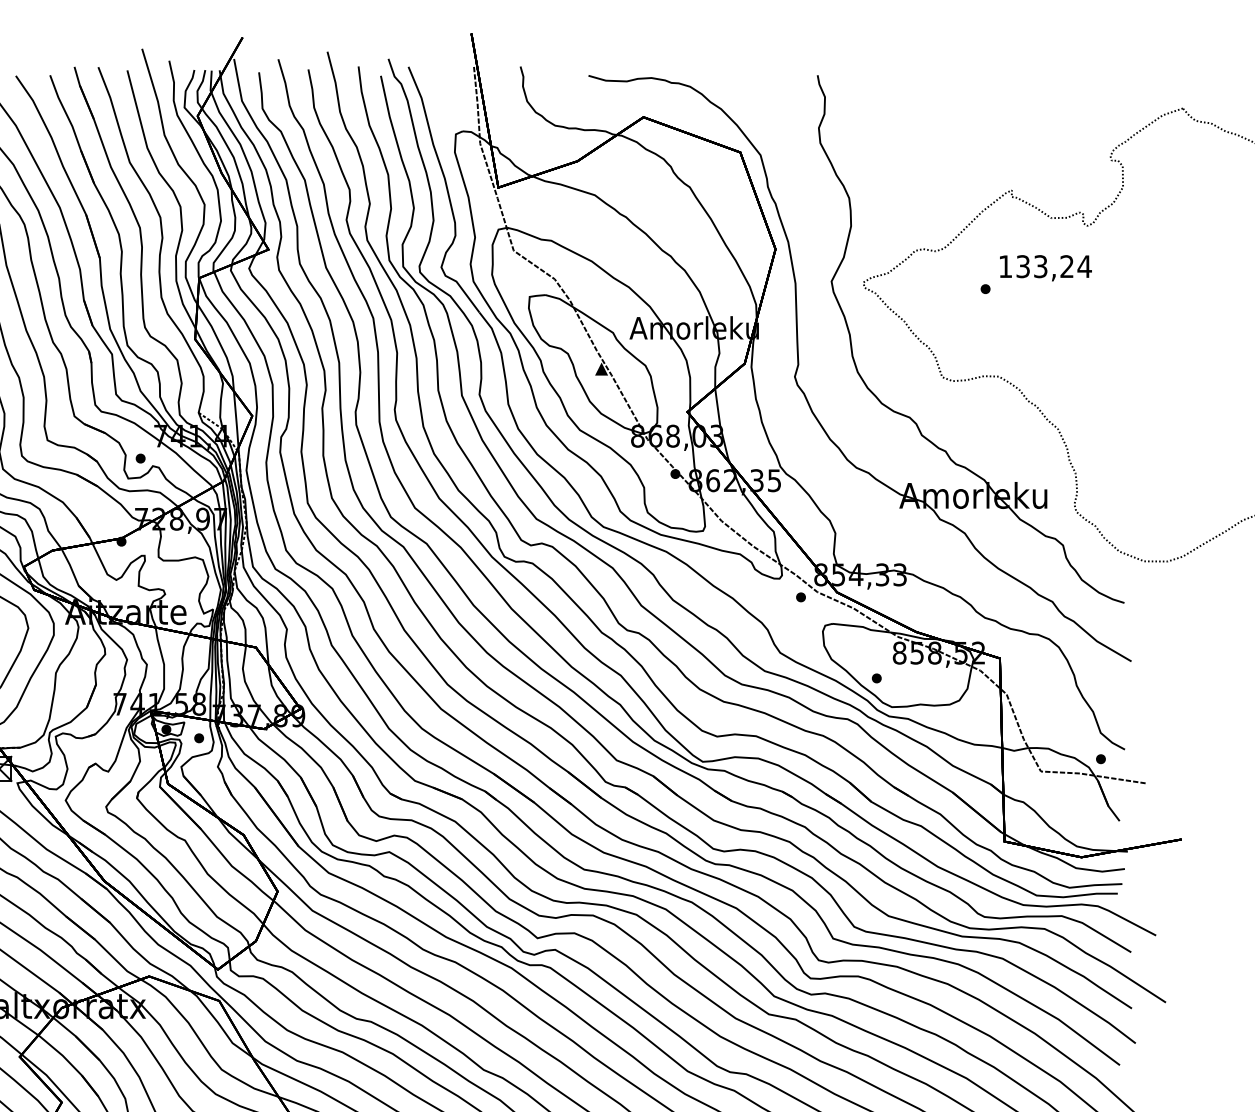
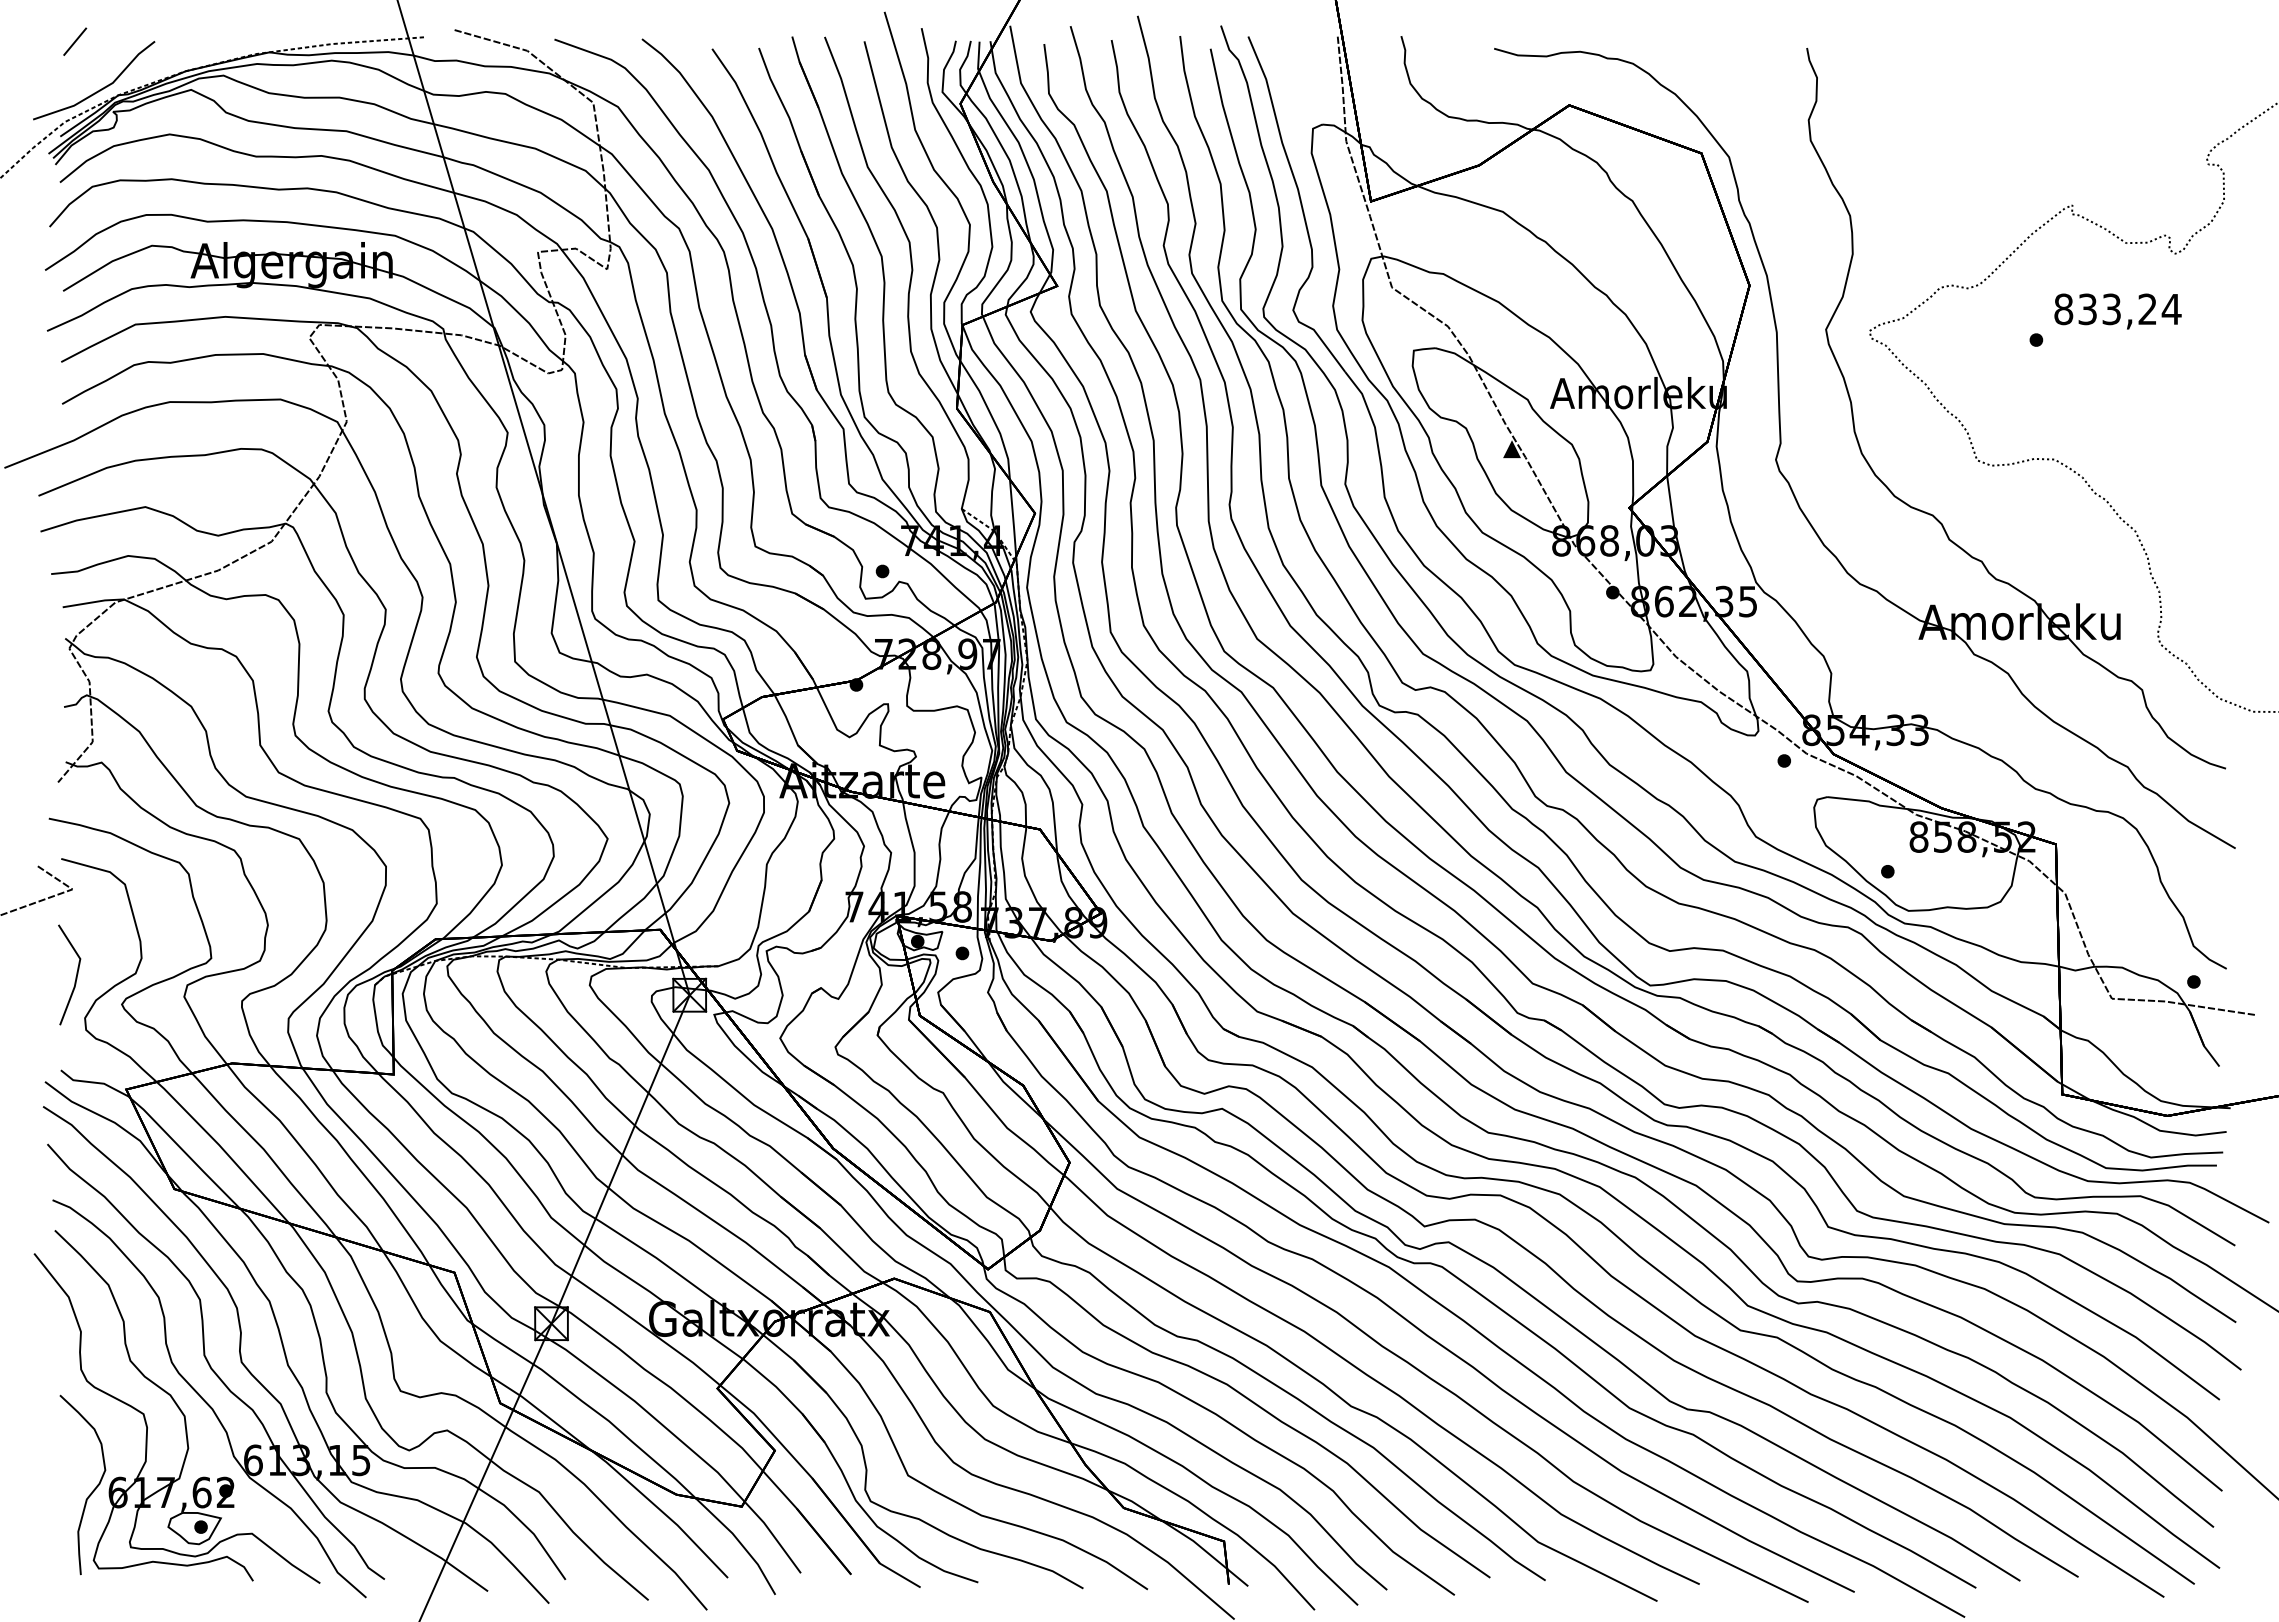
text: (1005, 266) -> (2063, 309), 133,24 -> 833,24

